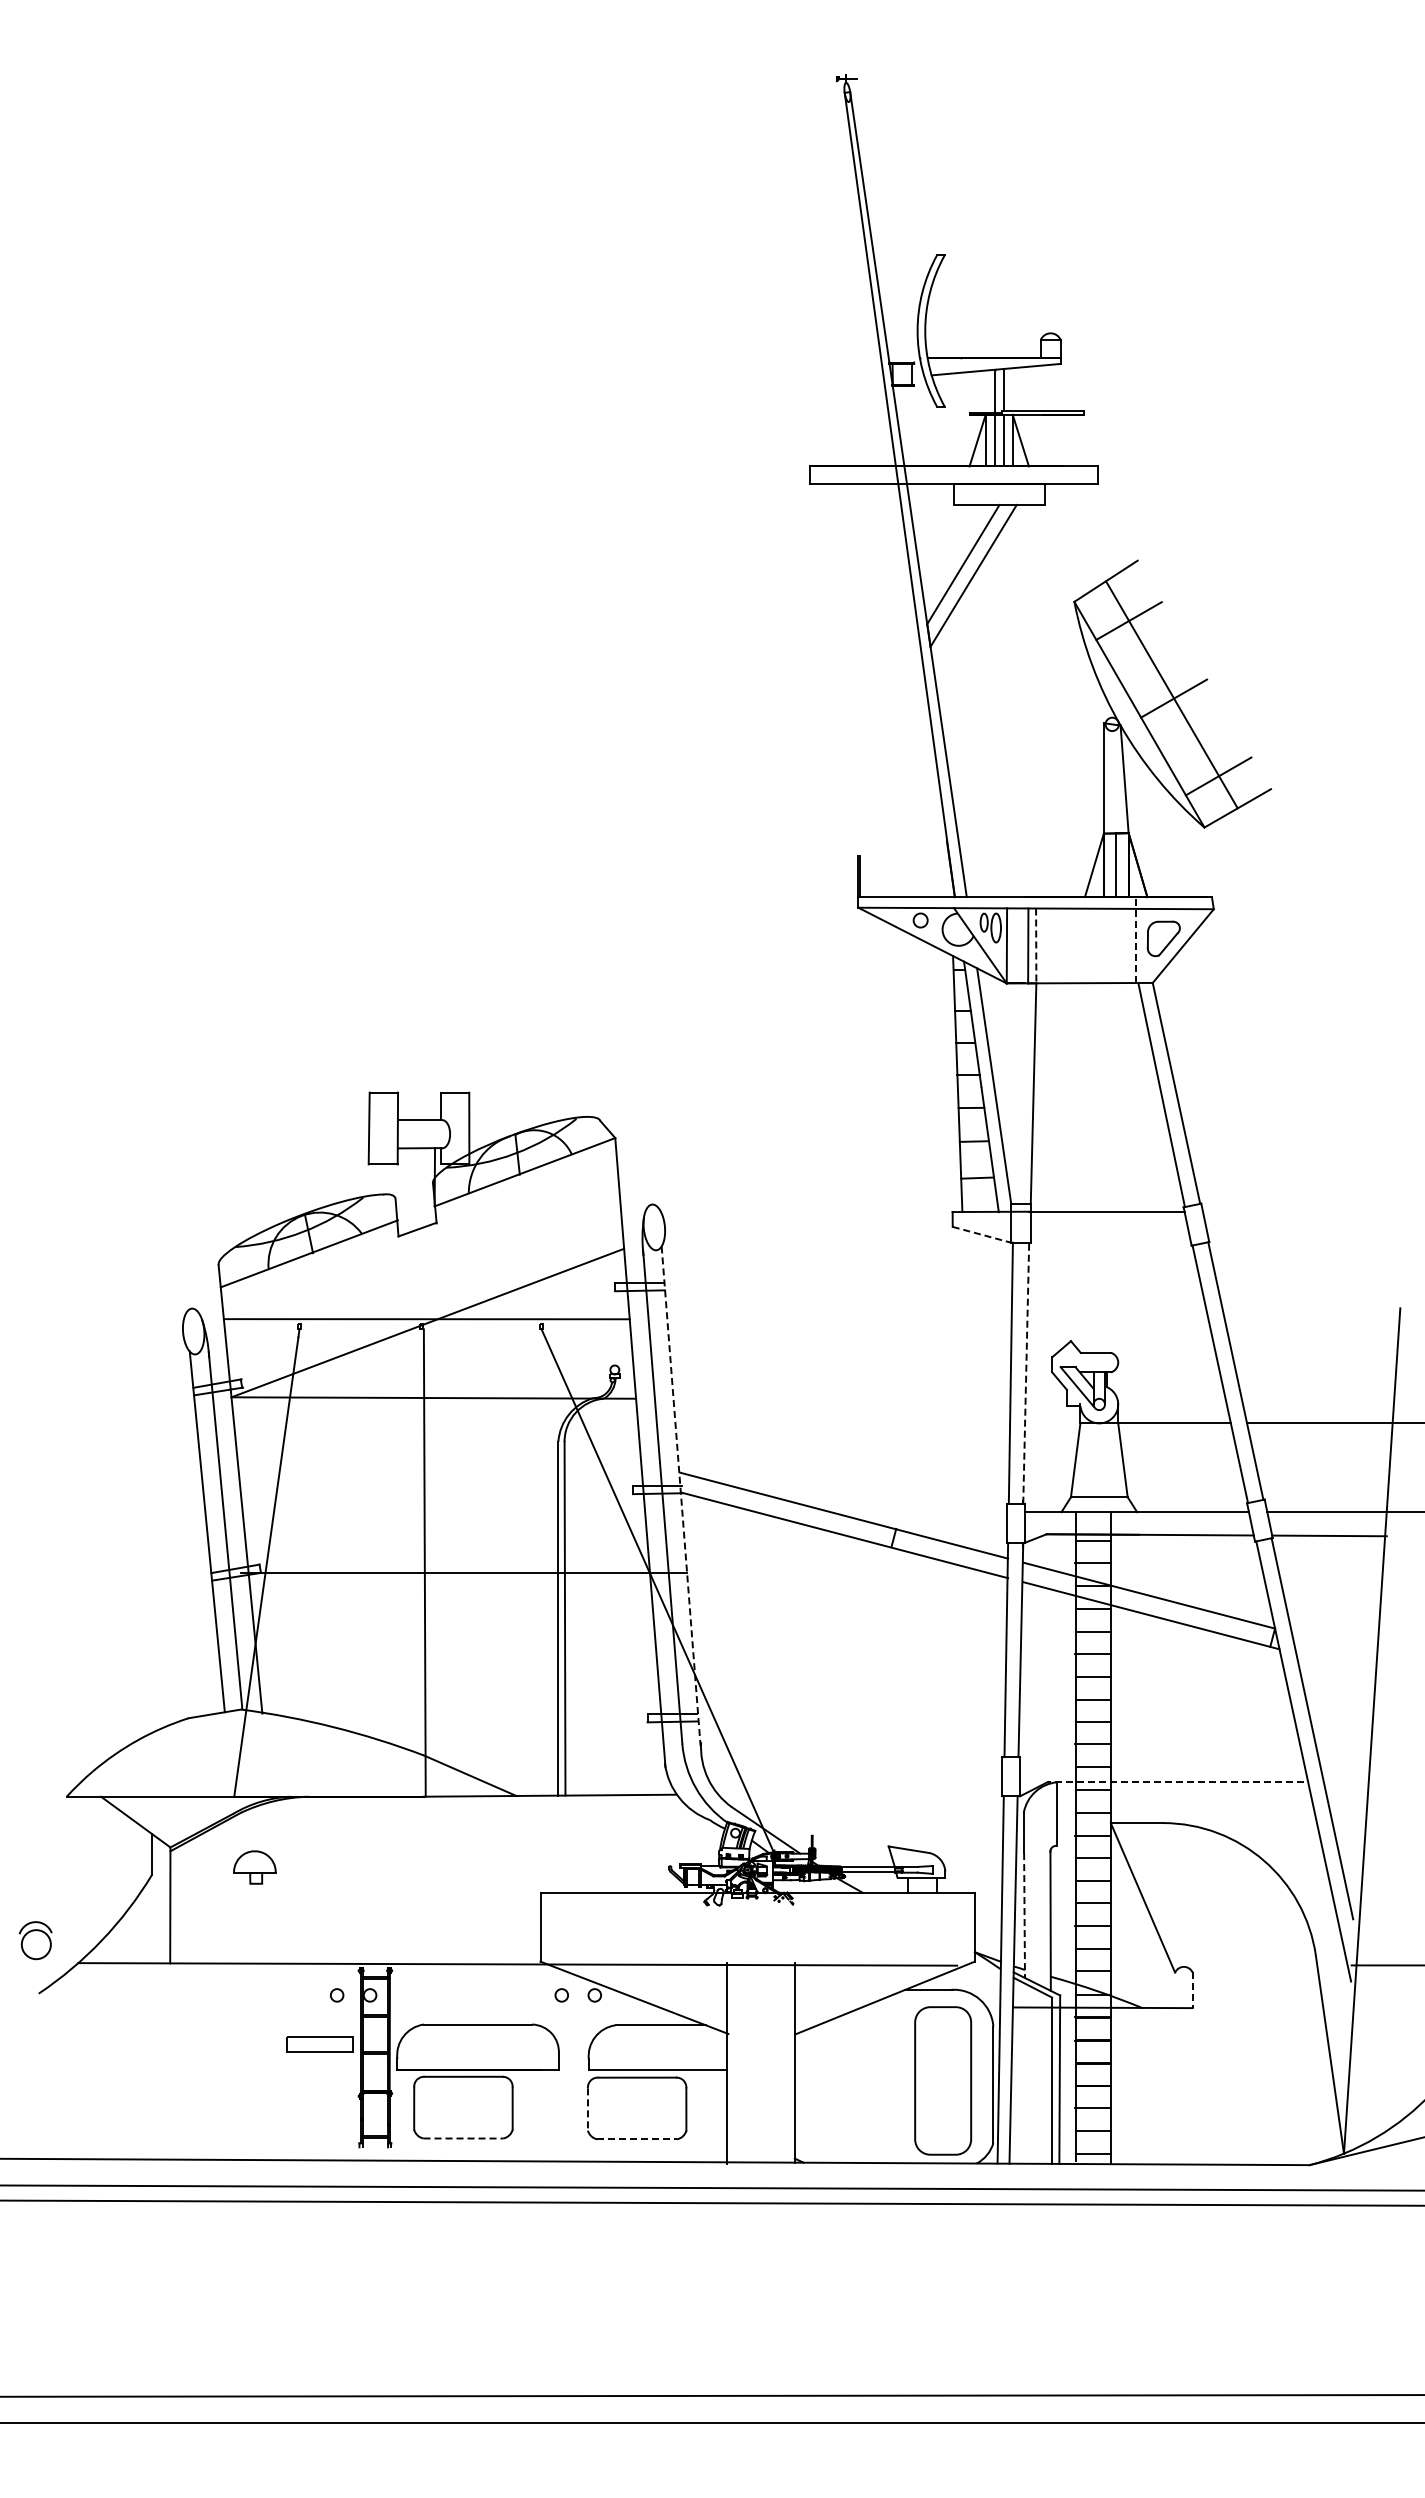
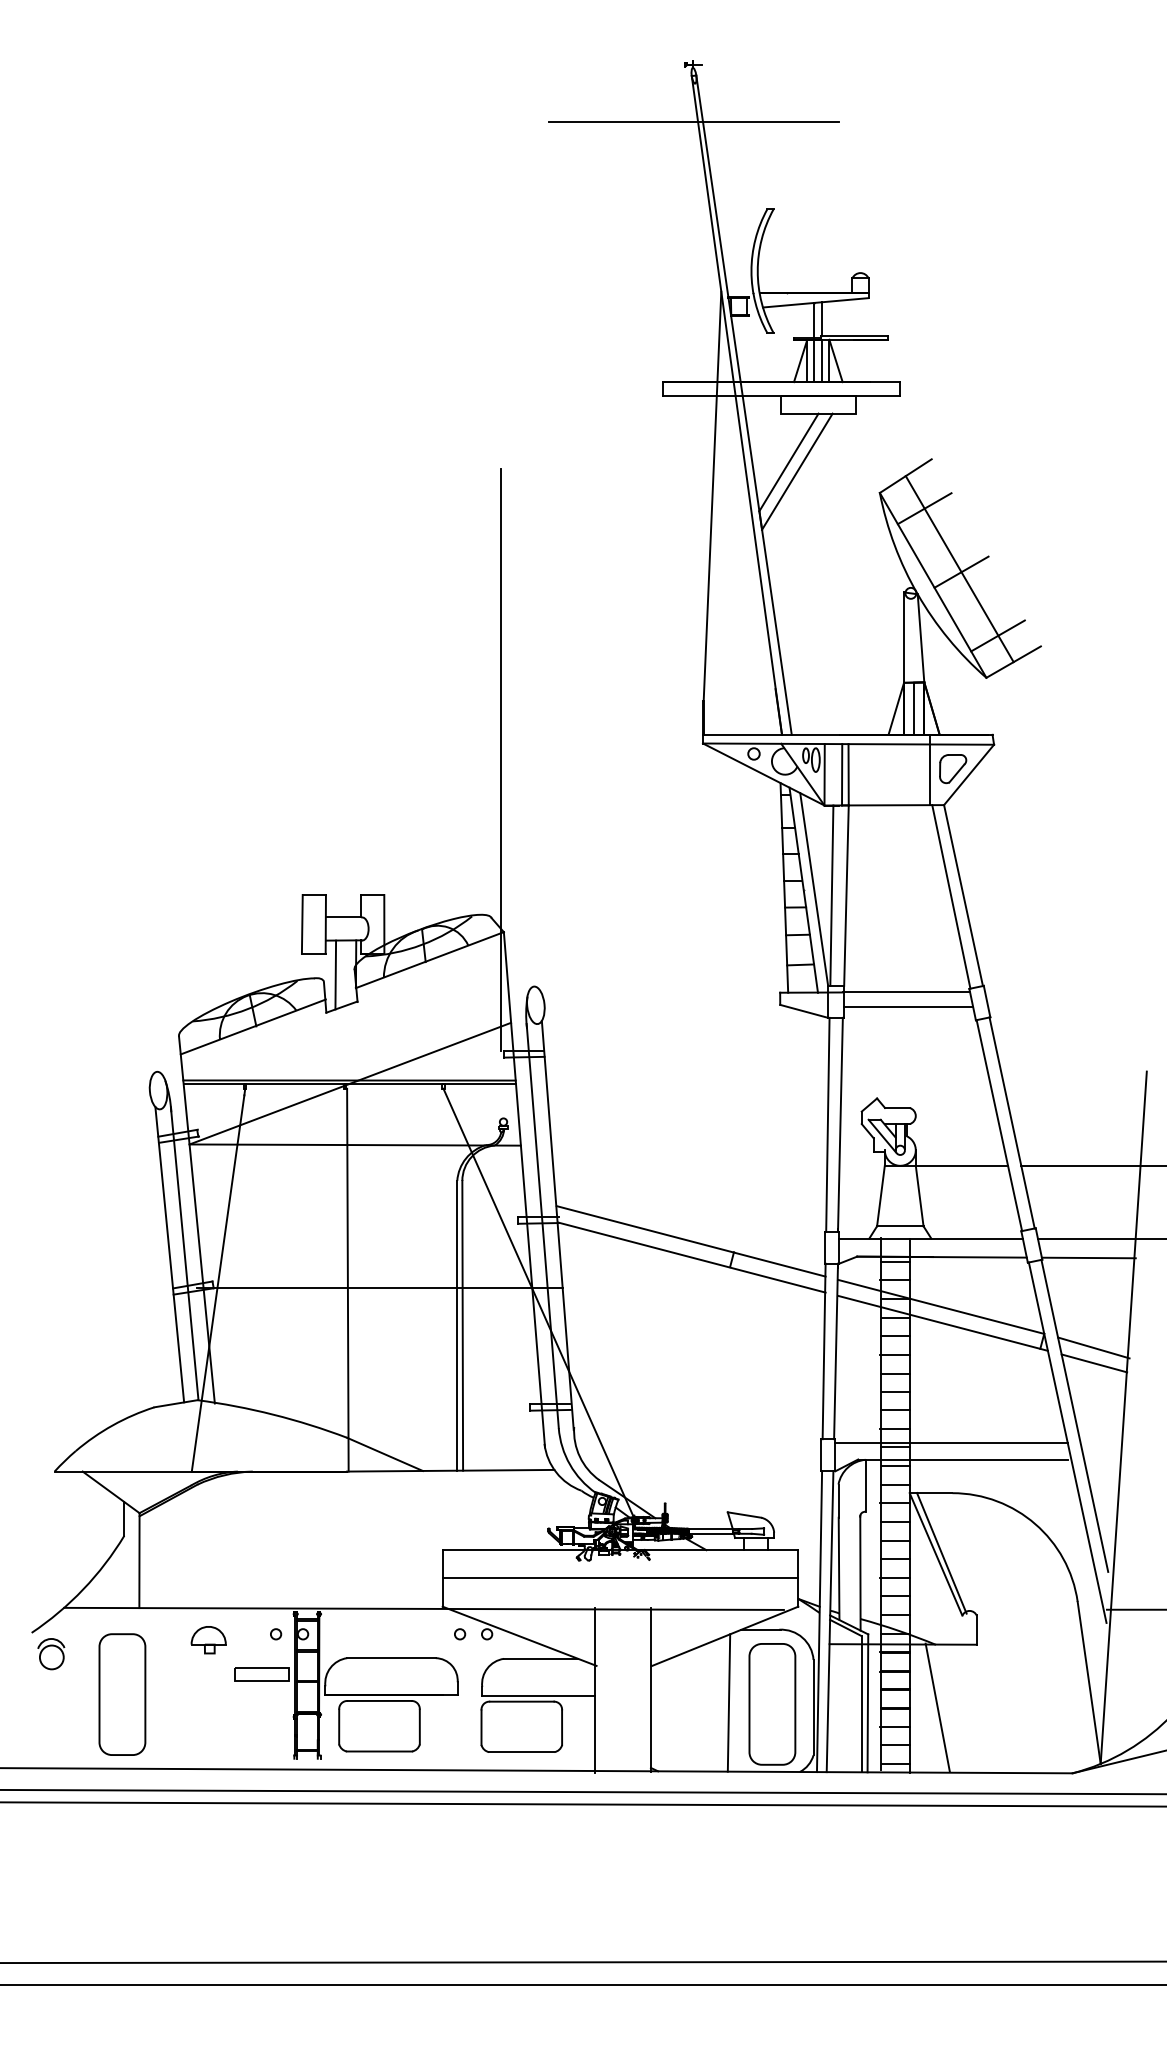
line: (846, 148) -> (693, 121), added
line: (869, 605) -> (712, 495), added
line: (611, 928) -> (500, 760), added
line: (1136, 940) -> (930, 770), dashed -> solid
line: (1036, 946) -> (848, 775), dashed -> solid
line: (1015, 1093) -> (831, 895), added
line: (409, 1190) -> (335, 975), added
line: (1109, 1229) -> (908, 1007), added
line: (982, 1234) -> (804, 1011), dashed -> solid
line: (427, 1323) -> (350, 1084), added
line: (1026, 1373) -> (840, 1124), dashed -> solid
line: (681, 1496) -> (558, 1225), dashed -> solid
line: (1335, 1645) -> (1093, 1347), added
line: (1336, 1664) -> (1094, 1363), added
line: (1161, 1761) -> (951, 1442), added
line: (1175, 1781) -> (962, 1459), dashed -> solid
part: (254, 1867) -> (208, 1640), moved
line: (1149, 1896) -> (941, 1553), added
line: (1024, 1915) -> (839, 1568), dashed -> solid
line: (757, 1927) -> (620, 1578), added
part: (35, 1940) -> (51, 1654), moved
line: (1192, 1990) -> (976, 1630), dashed -> solid
part: (149, 2068) -> (122, 1694), added
line: (889, 2079) -> (728, 1703), added
line: (1144, 2084) -> (937, 1707), added
line: (587, 2110) -> (481, 1728), dashed -> solid
line: (463, 2138) -> (379, 1751), dashed -> solid
line: (637, 2139) -> (522, 1752), dashed -> solid

